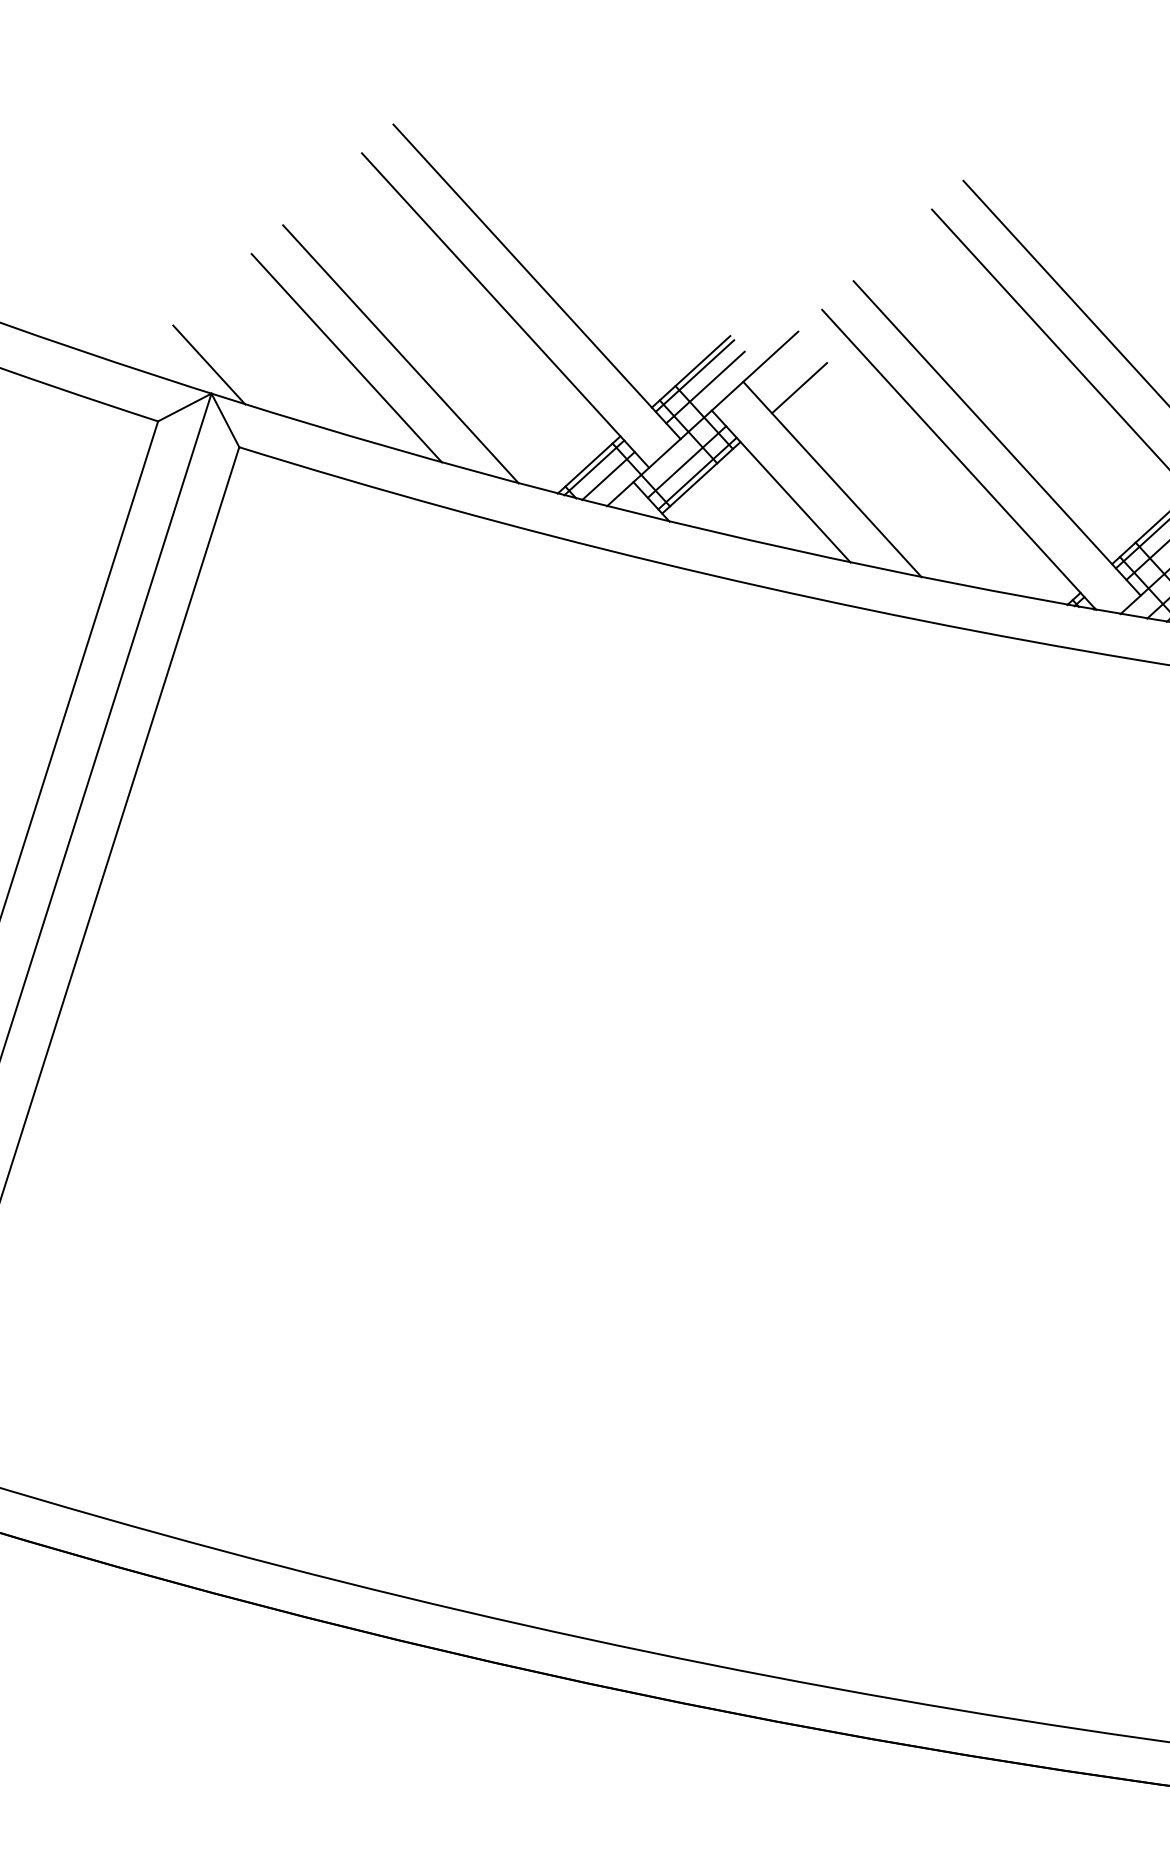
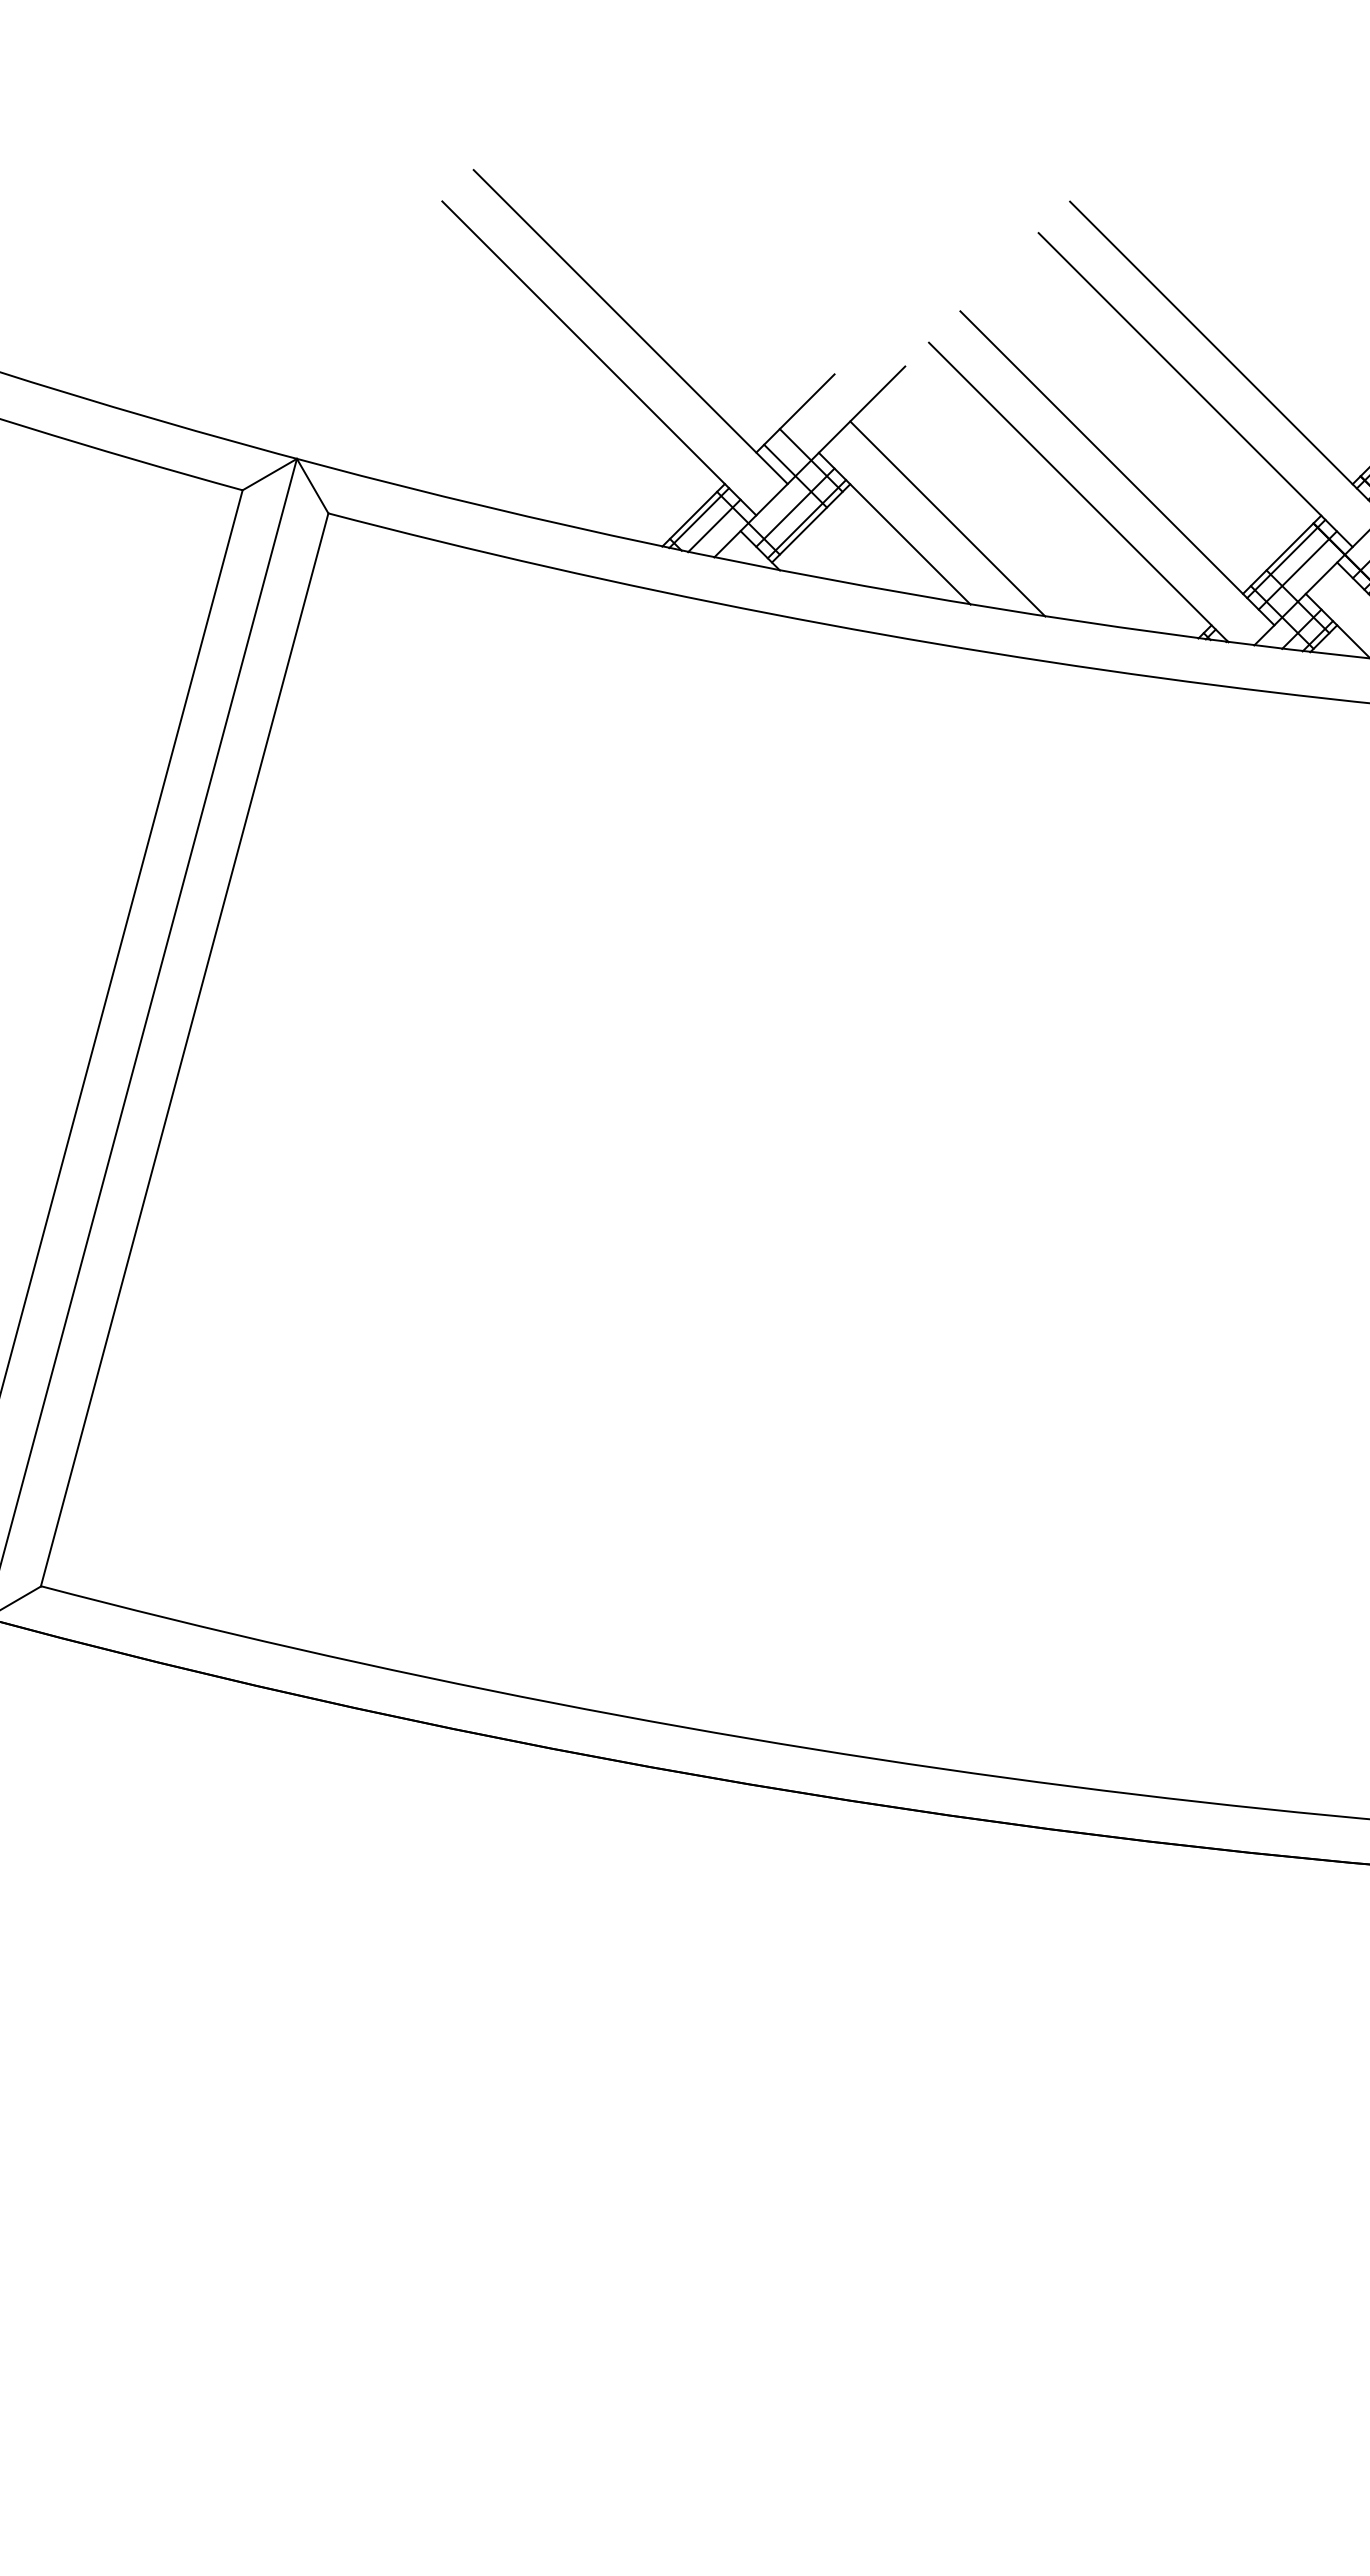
line: (401, 353) -> (492, 408), removed
line: (347, 358) -> (436, 415), removed
line: (208, 364) -> (292, 428), removed
line: (694, 375) -> (799, 417), removed
line: (705, 387) -> (811, 429), removed
line: (798, 387) -> (908, 424), removed

